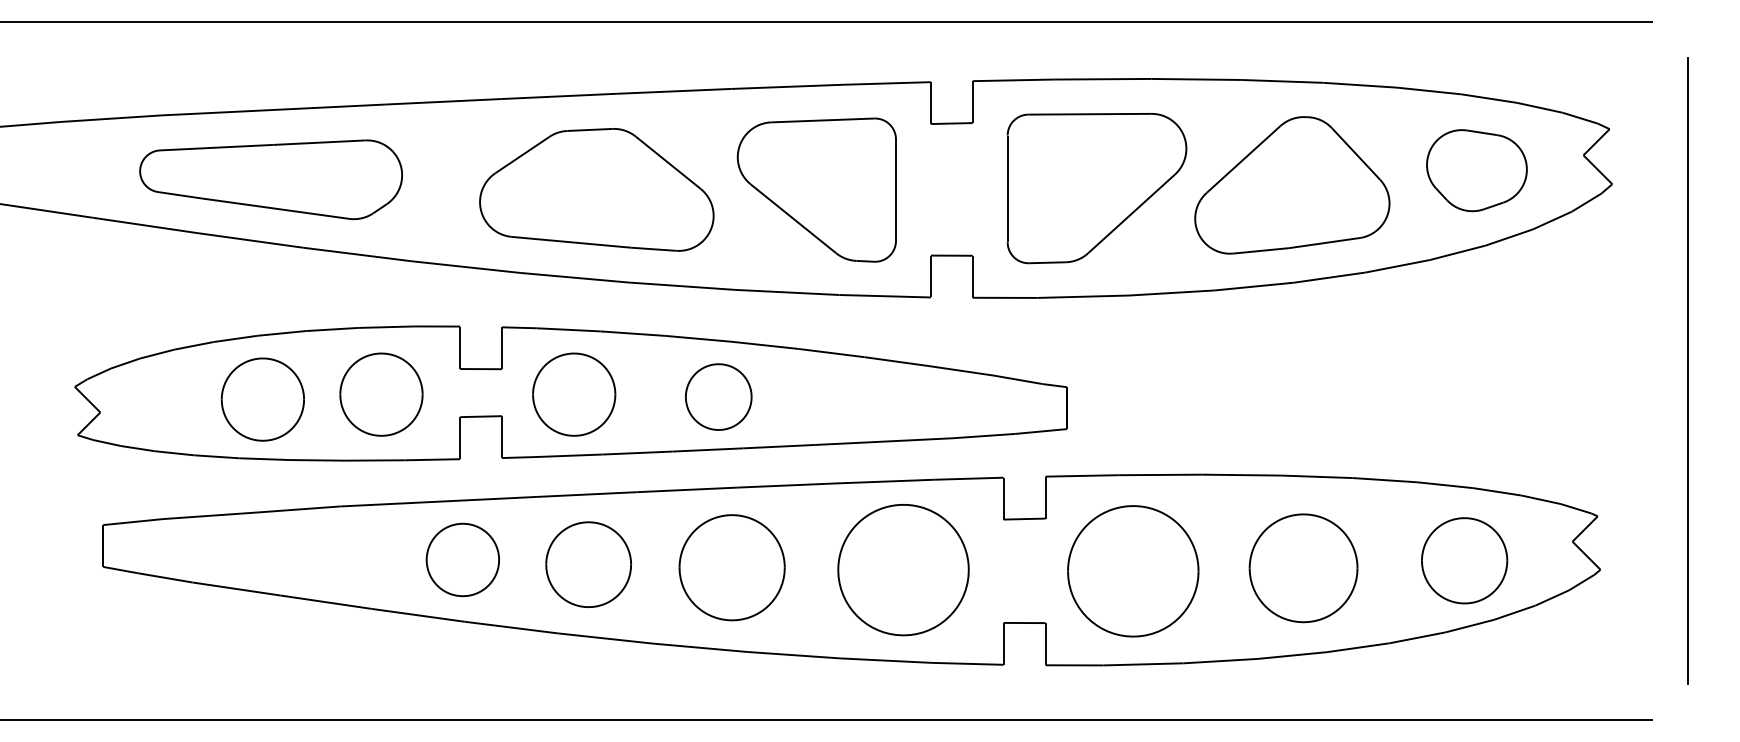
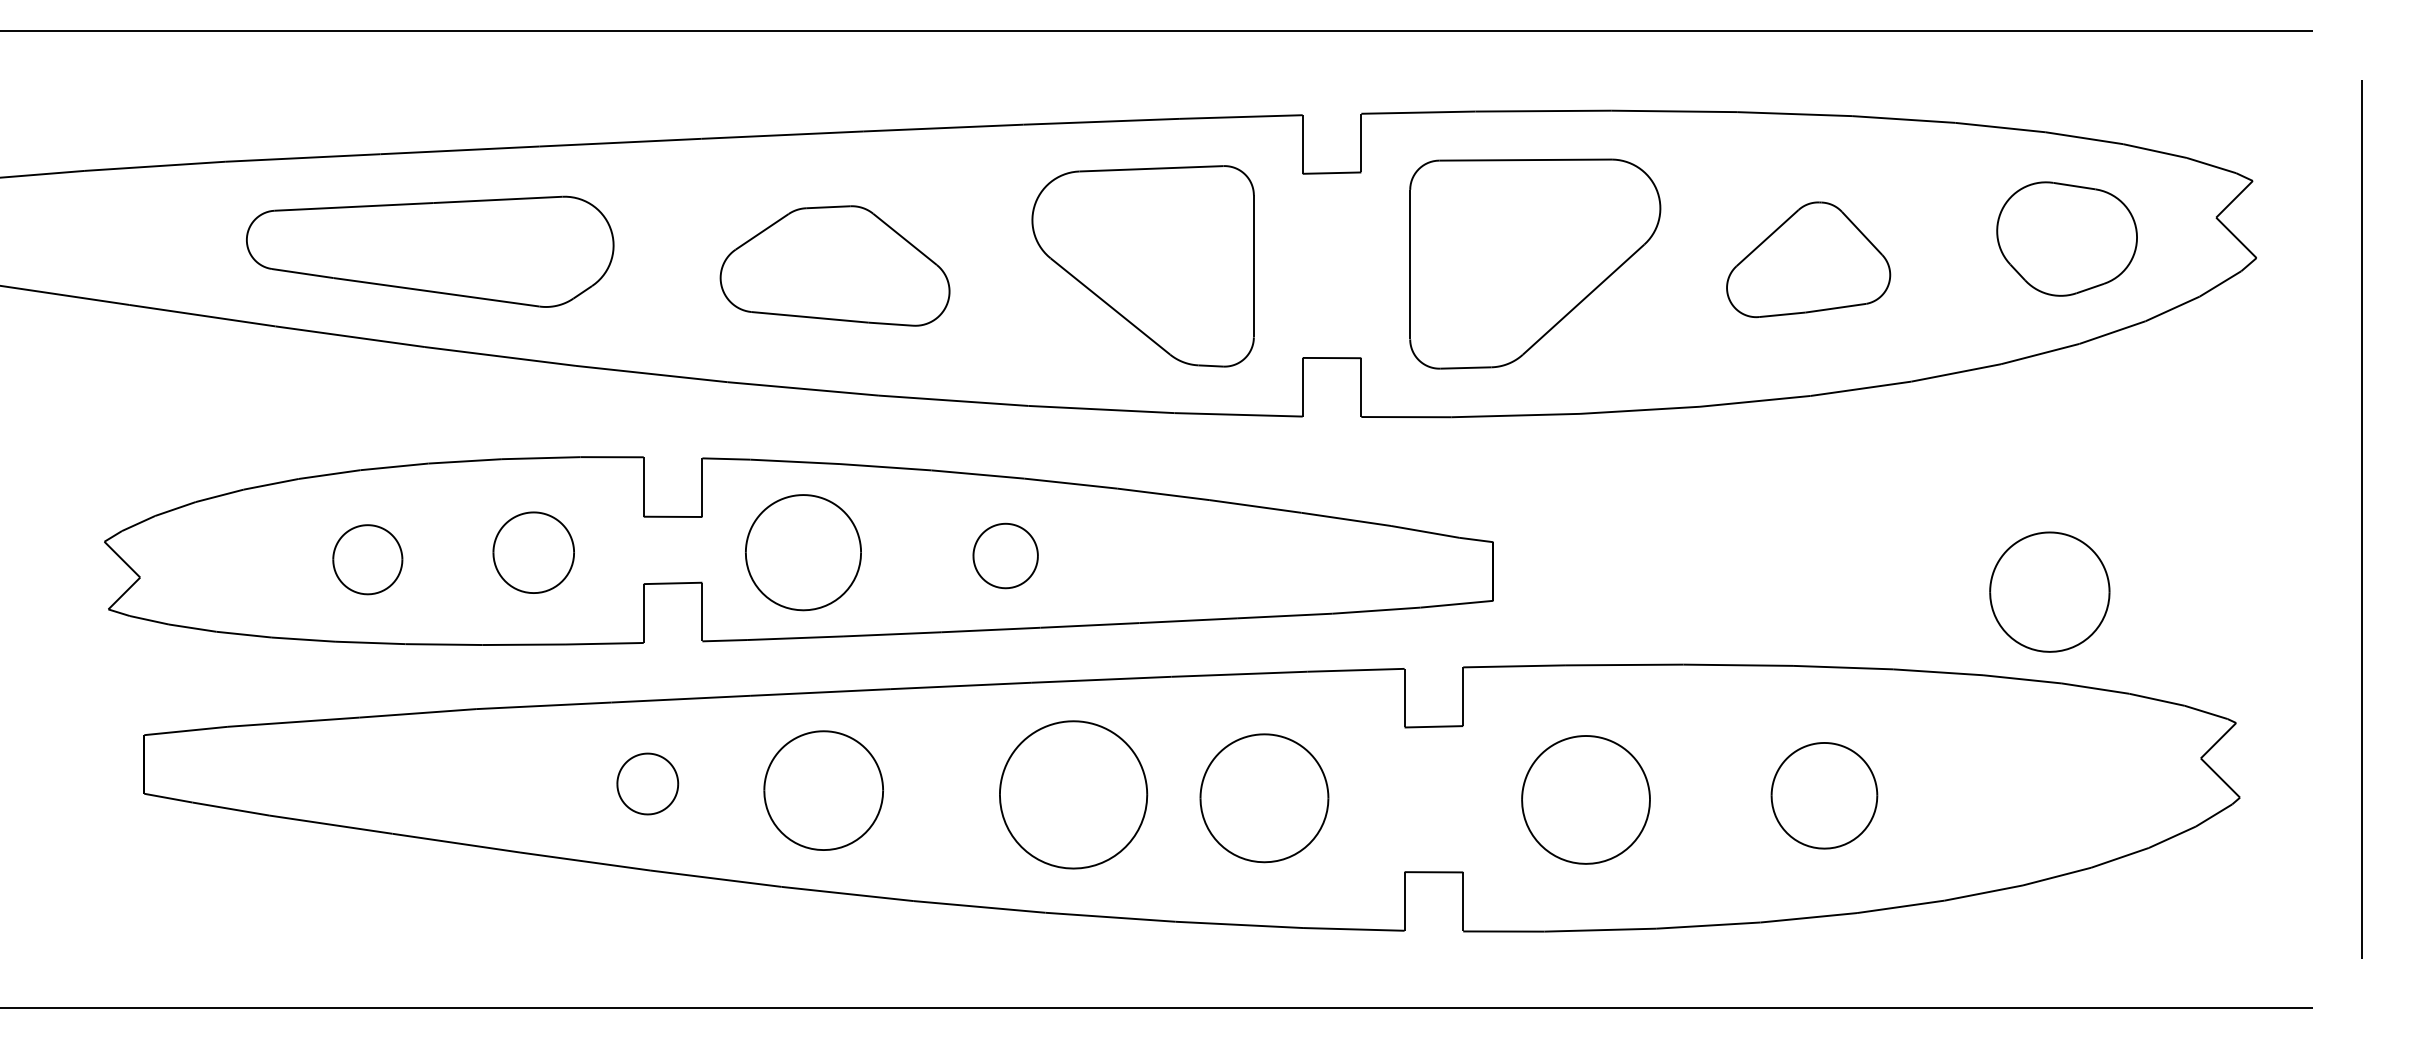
part: (271, 179) -> (430, 251), moved
part: (1292, 185) -> (1808, 259), size x0.6
part: (596, 189) -> (834, 265), size x0.7
part: (381, 394) -> (533, 552), size x0.7
part: (718, 396) -> (1005, 555), size x0.7
part: (262, 399) -> (367, 559), size x0.6
part: (462, 559) -> (647, 783), size x0.6
part: (1464, 560) -> (2049, 591), moved
part: (732, 567) -> (1073, 794), moved
part: (1303, 568) -> (1824, 795), size x0.7
part: (903, 570) -> (1264, 798), size x0.7
part: (1132, 571) -> (1585, 799), size x0.7

